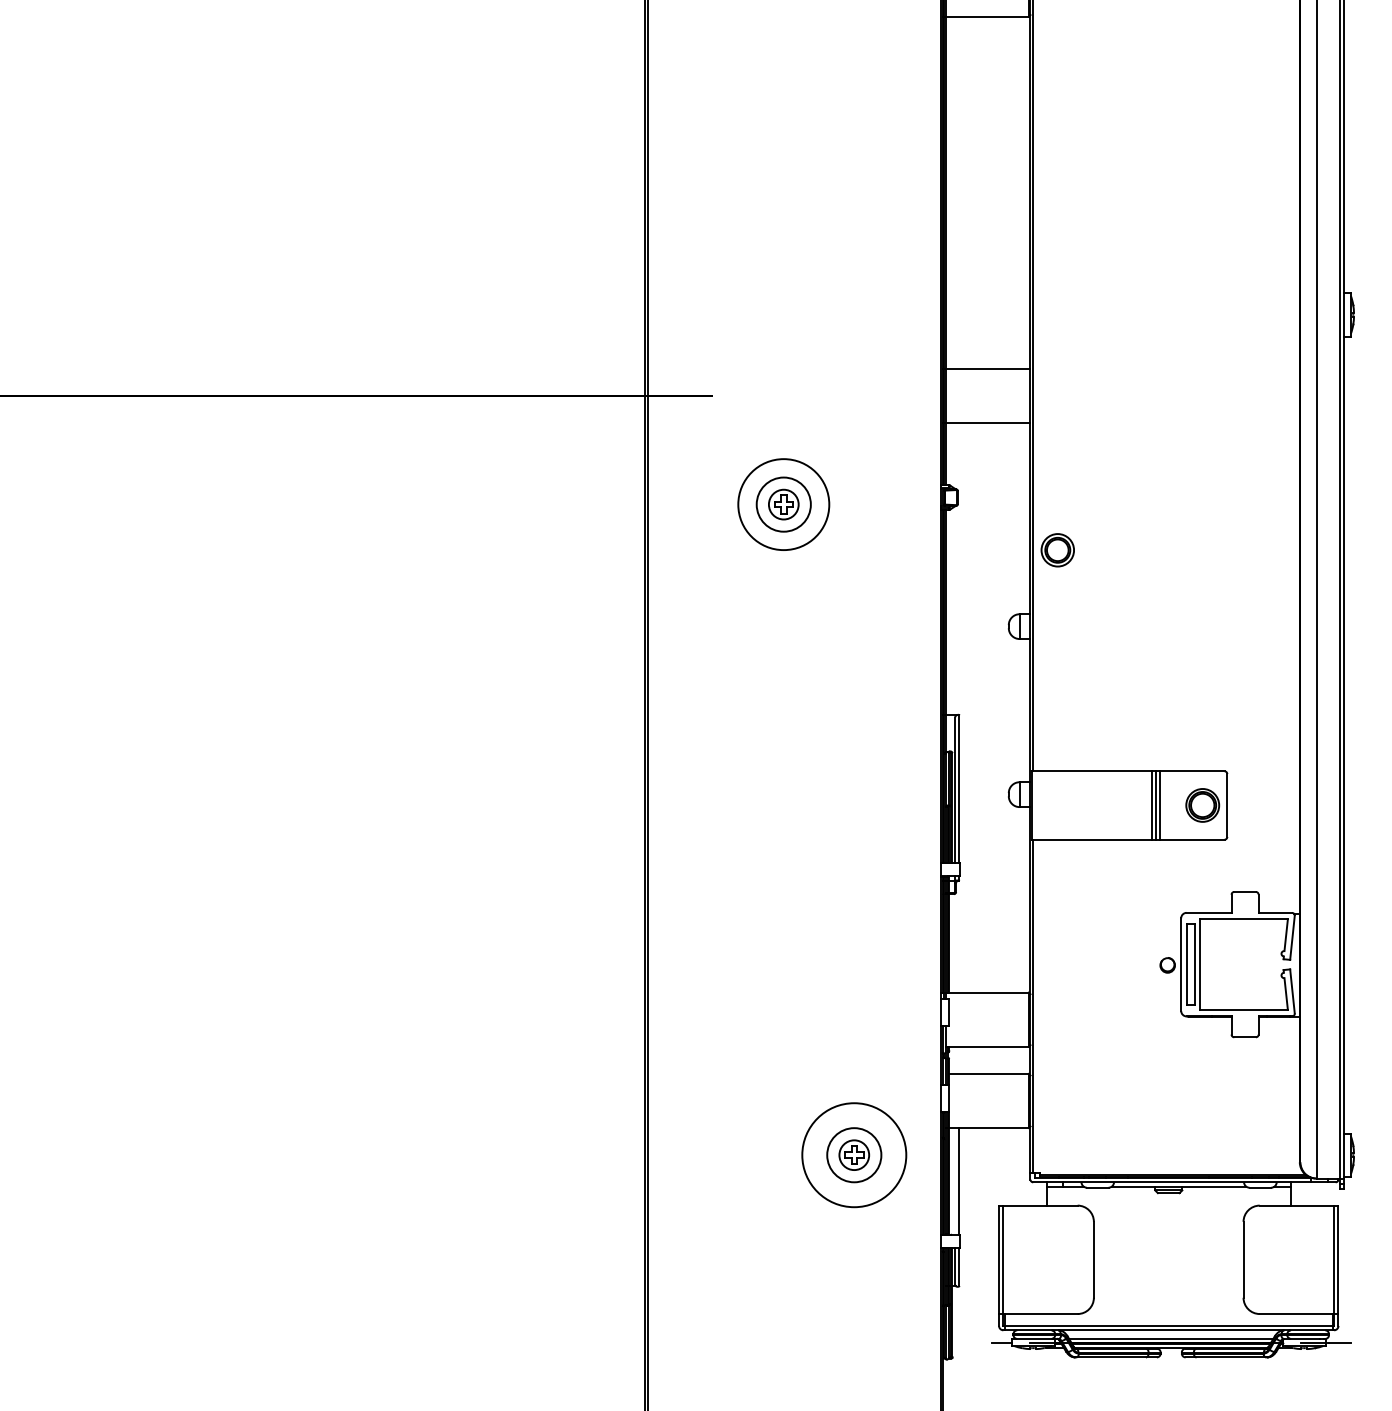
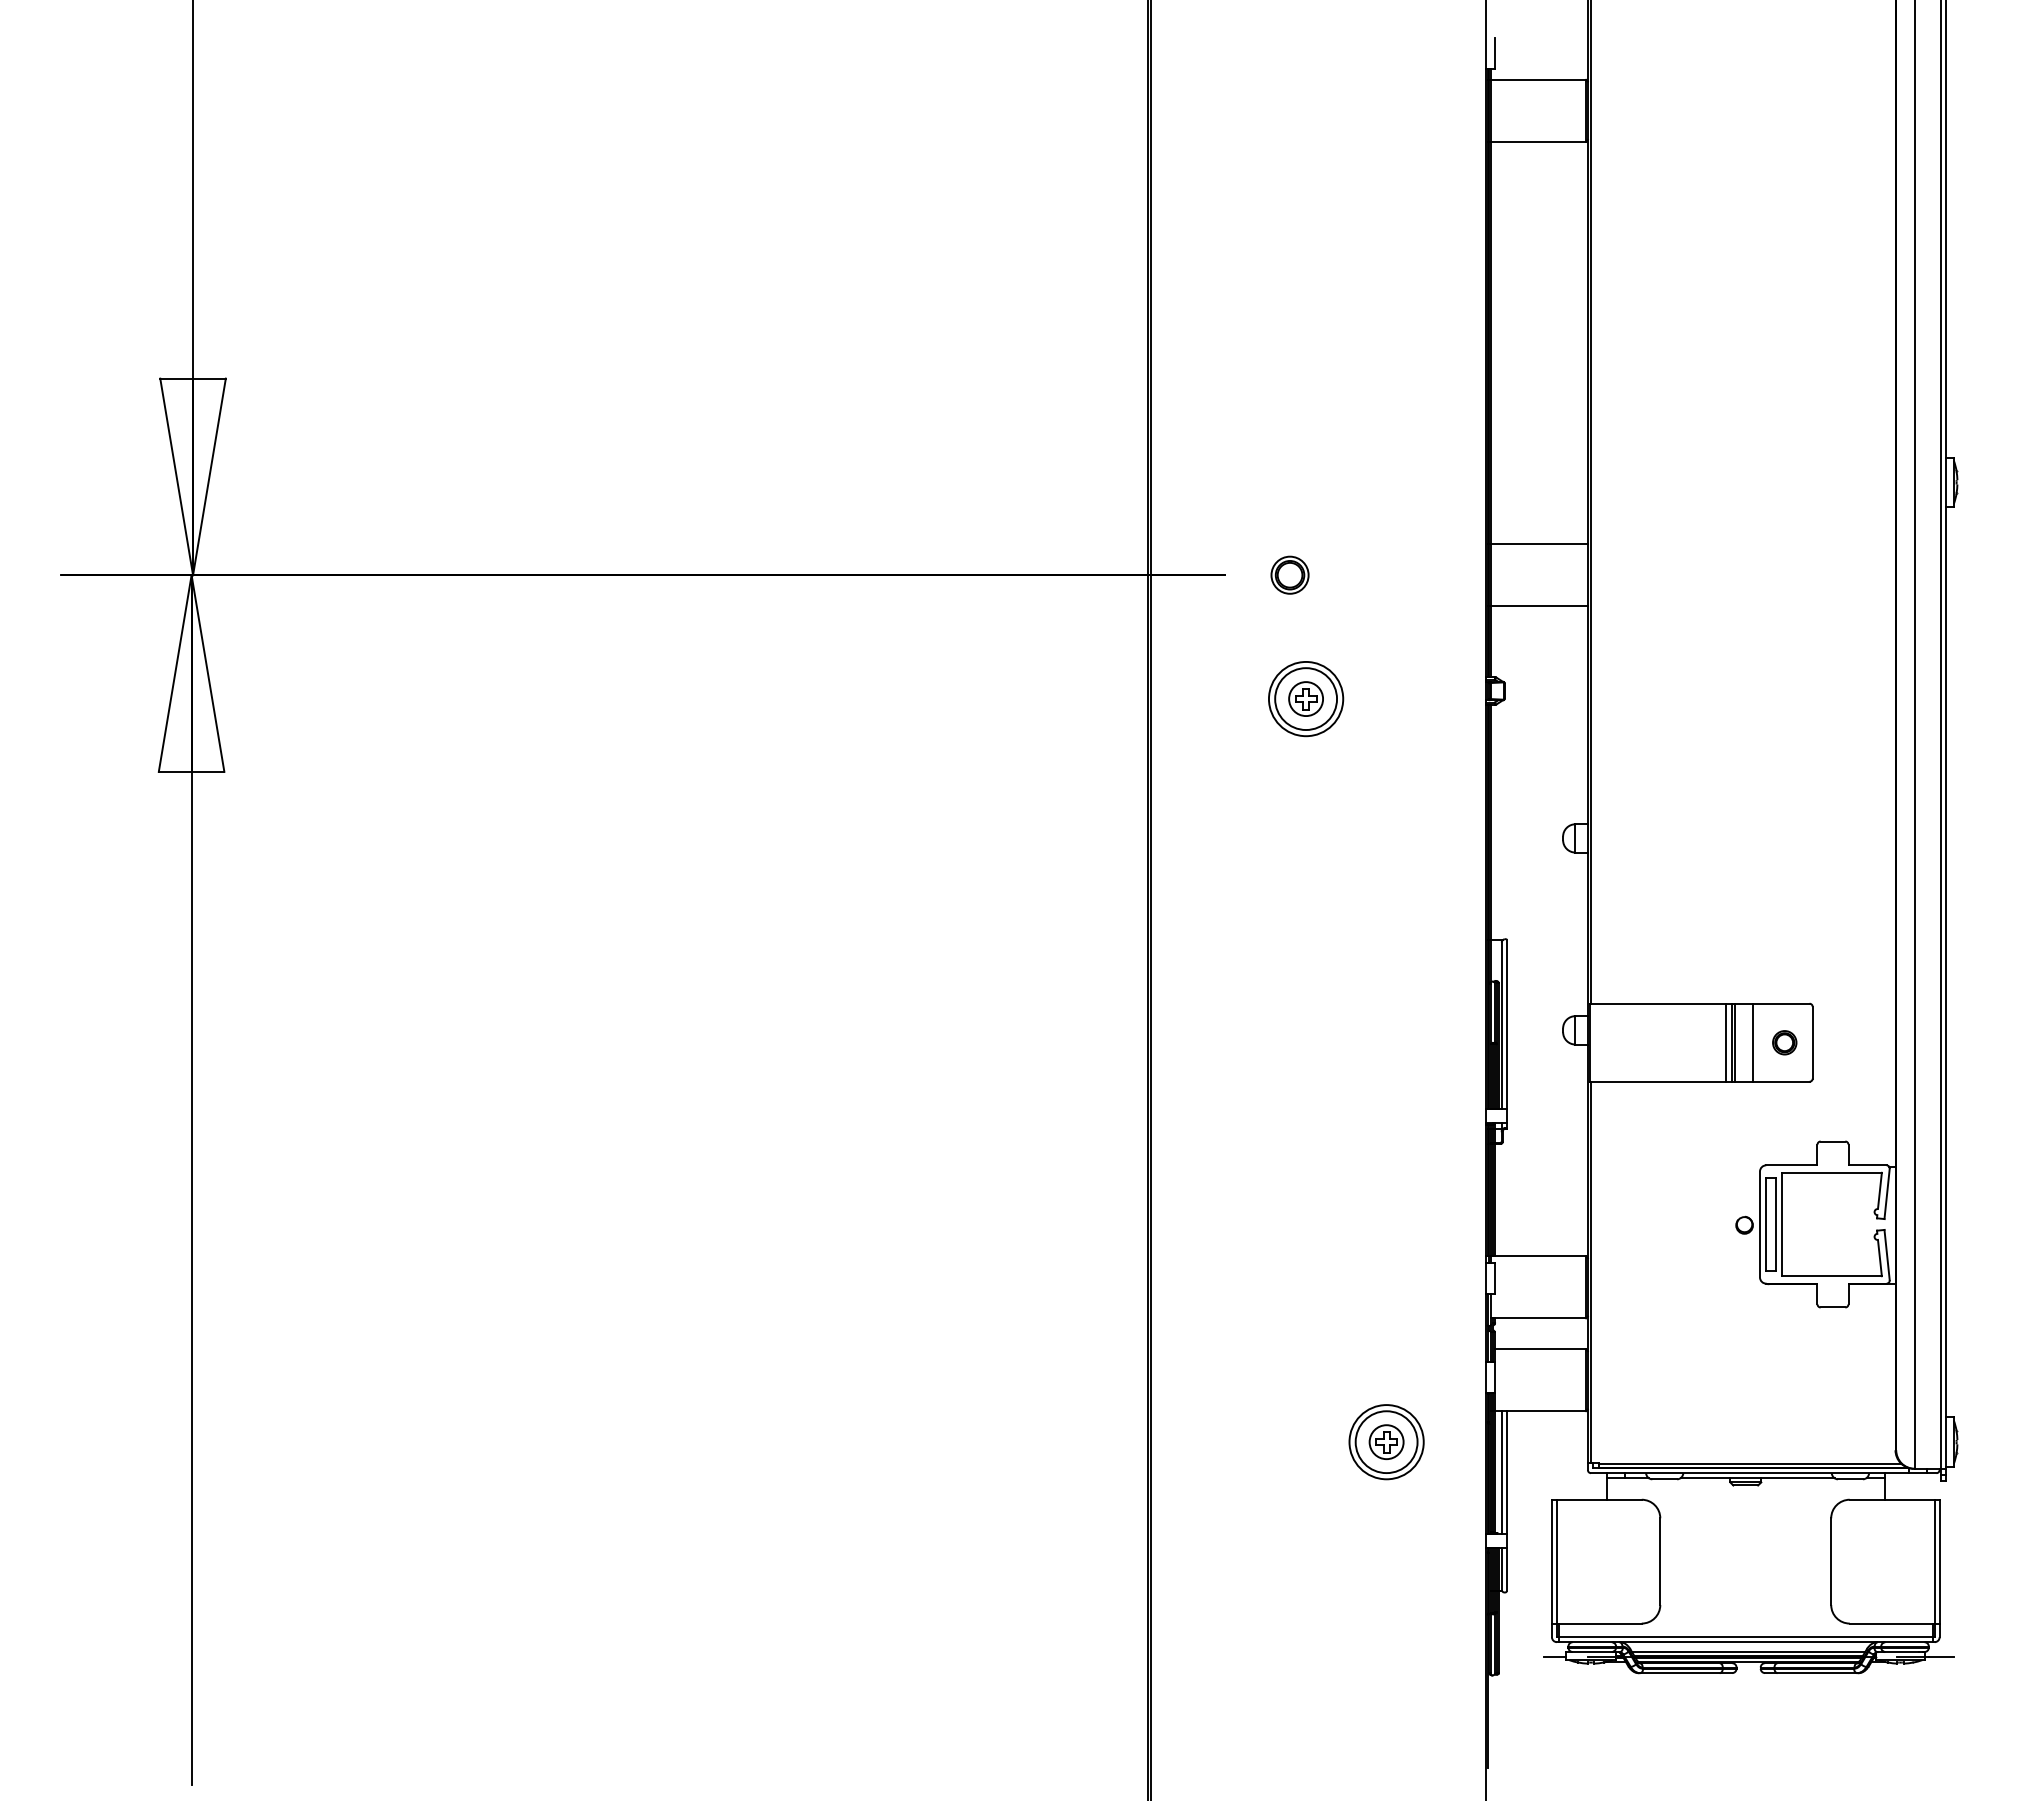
circle: (783, 504) -> (1305, 698), size x0.71
part: (1057, 549) -> (1289, 574), moved
line: (1174, 805) -> (1752, 1042), added
part: (1202, 805) -> (1784, 1042), size x0.62
circle: (854, 1155) -> (1386, 1442), size x0.62
line: (954, 1181) -> (1501, 1472), added

